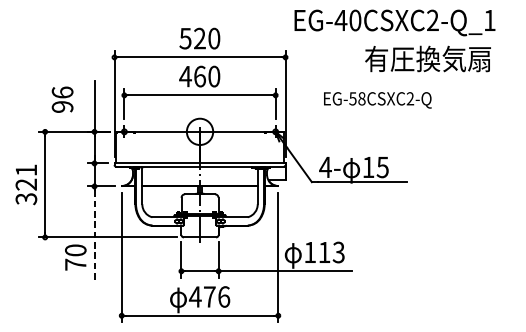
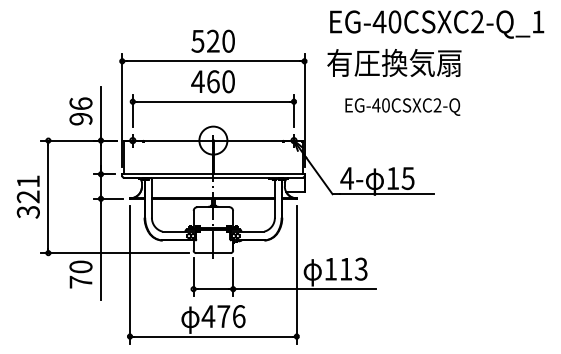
text: (395, 22) -> (437, 24), moved
text: (428, 58) -> (394, 62), moved
text: (356, 98) -> (380, 105), EG-58CSXC2-Q -> EG-40CSXC2-Q
text: (62, 99) -> (80, 111), moved
line: (94, 235) -> (100, 251), dashed -> solid

